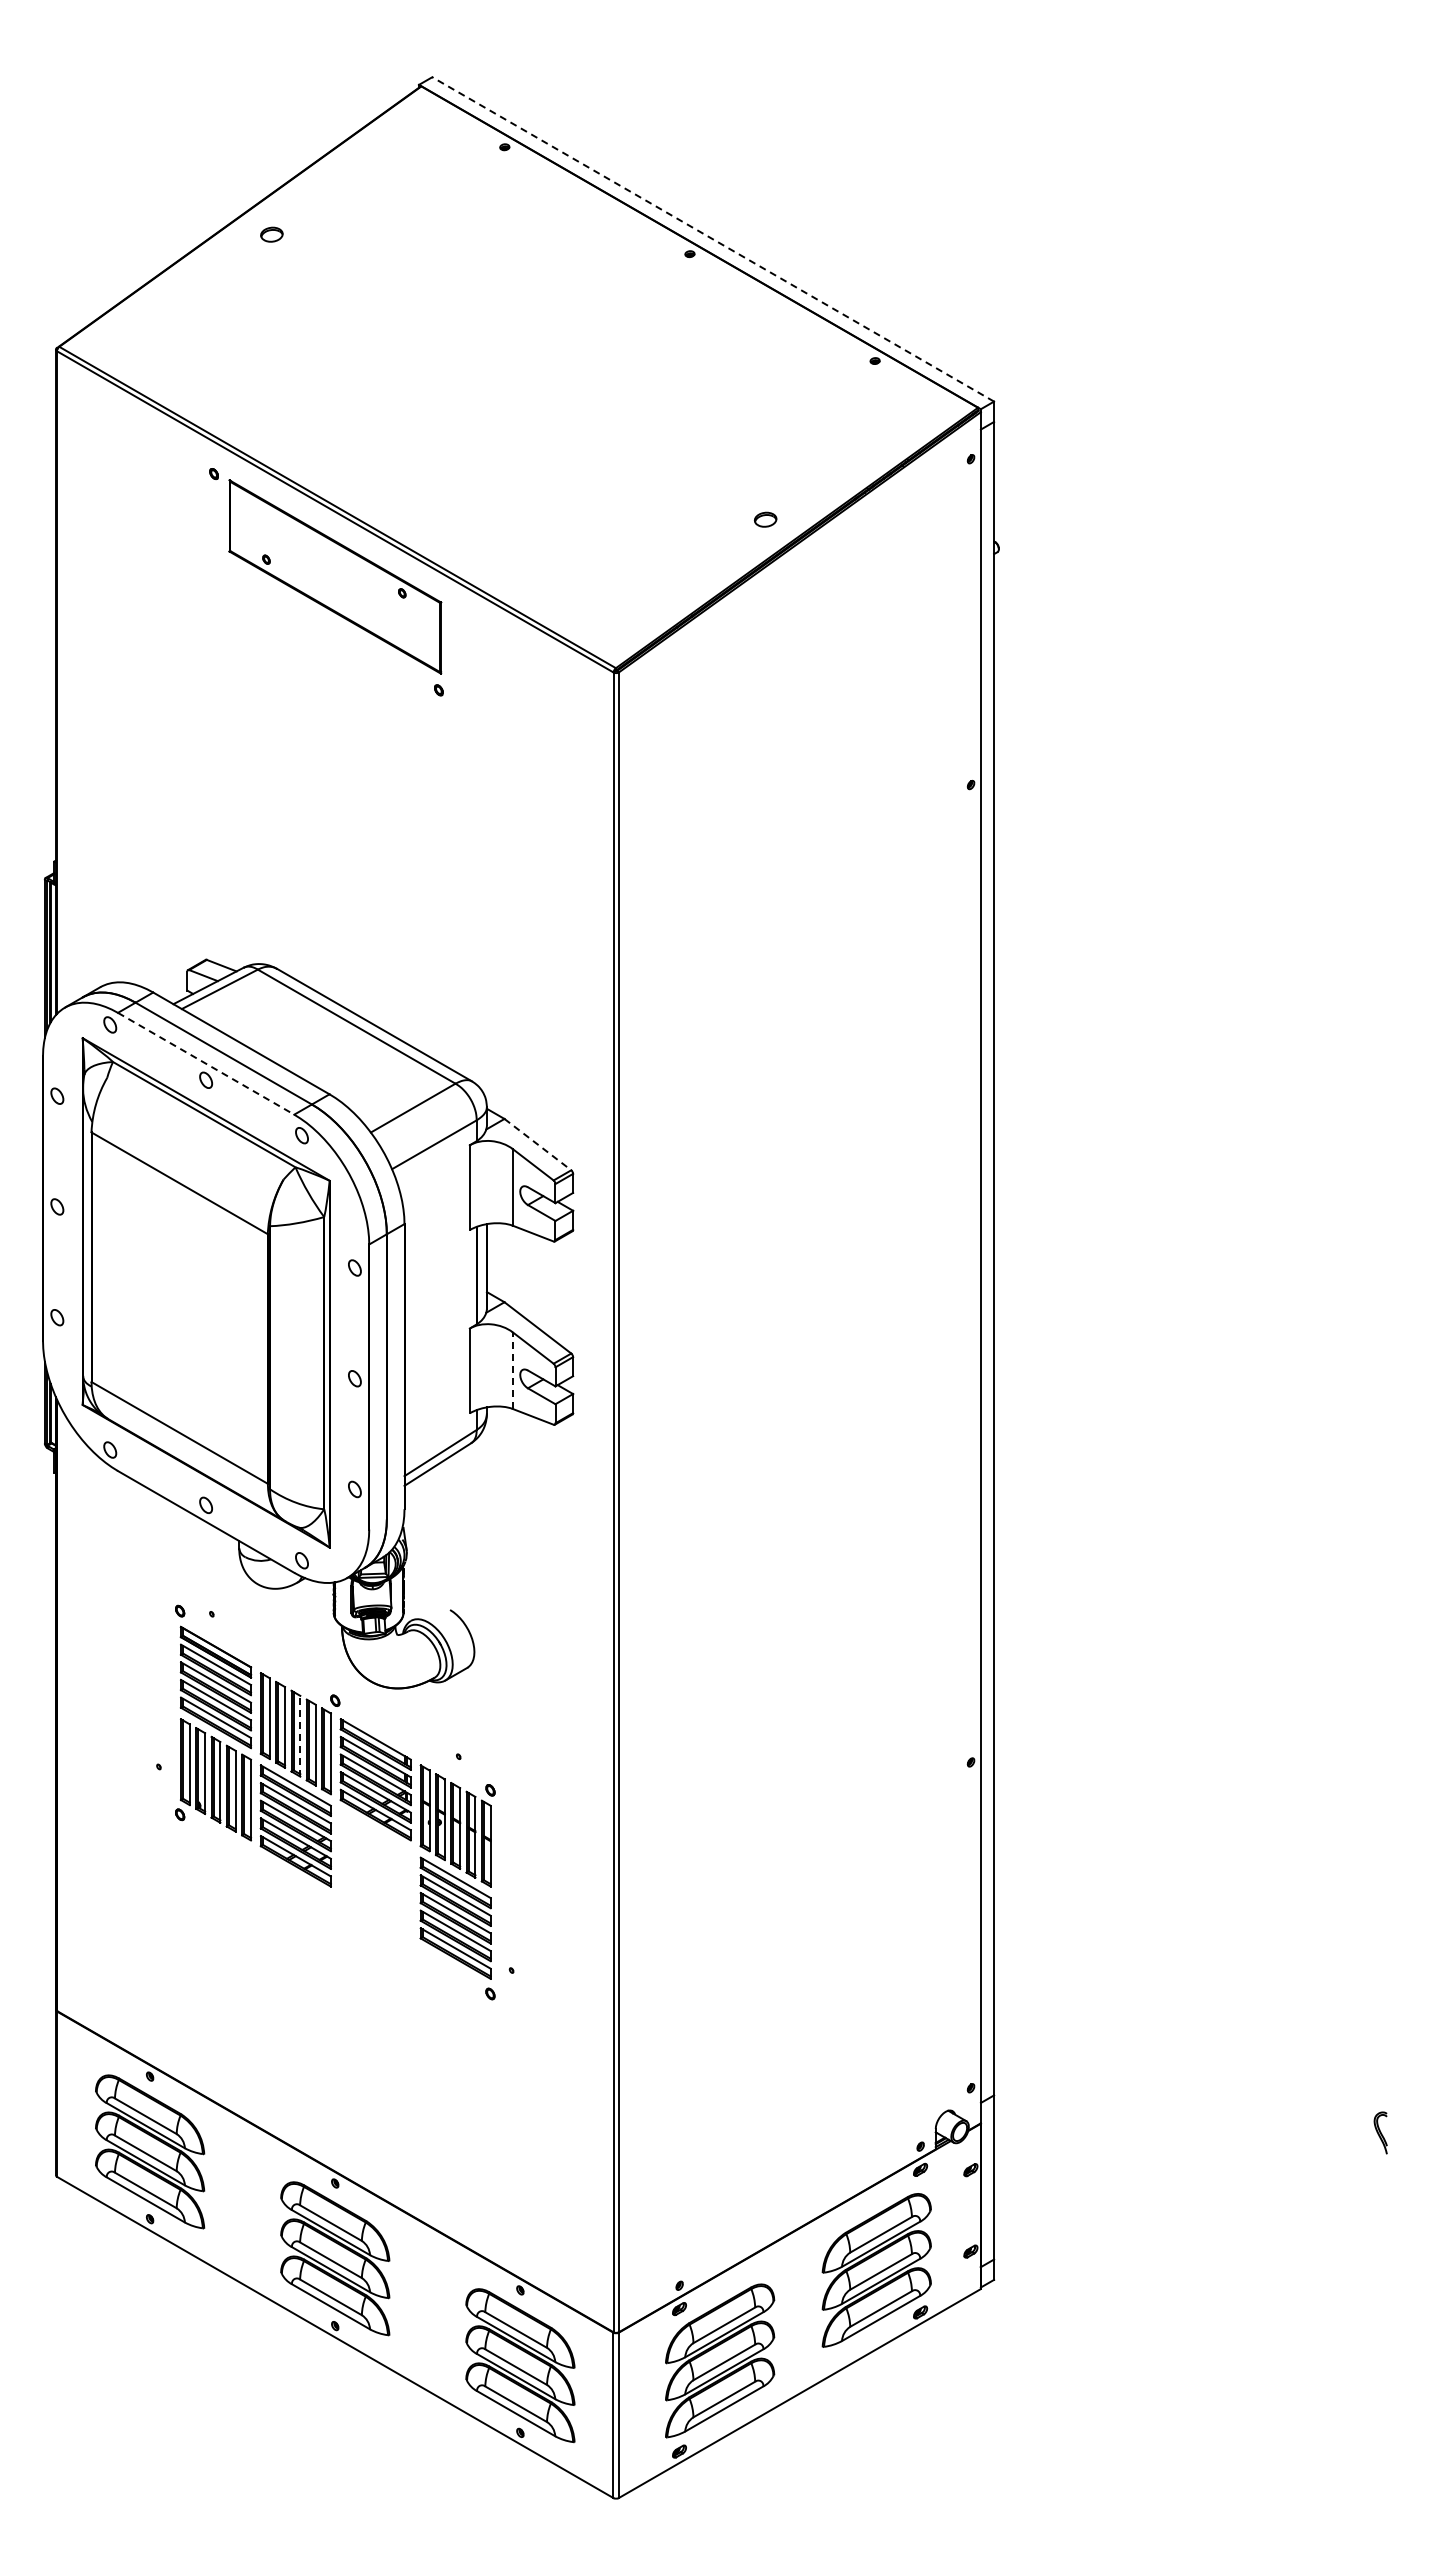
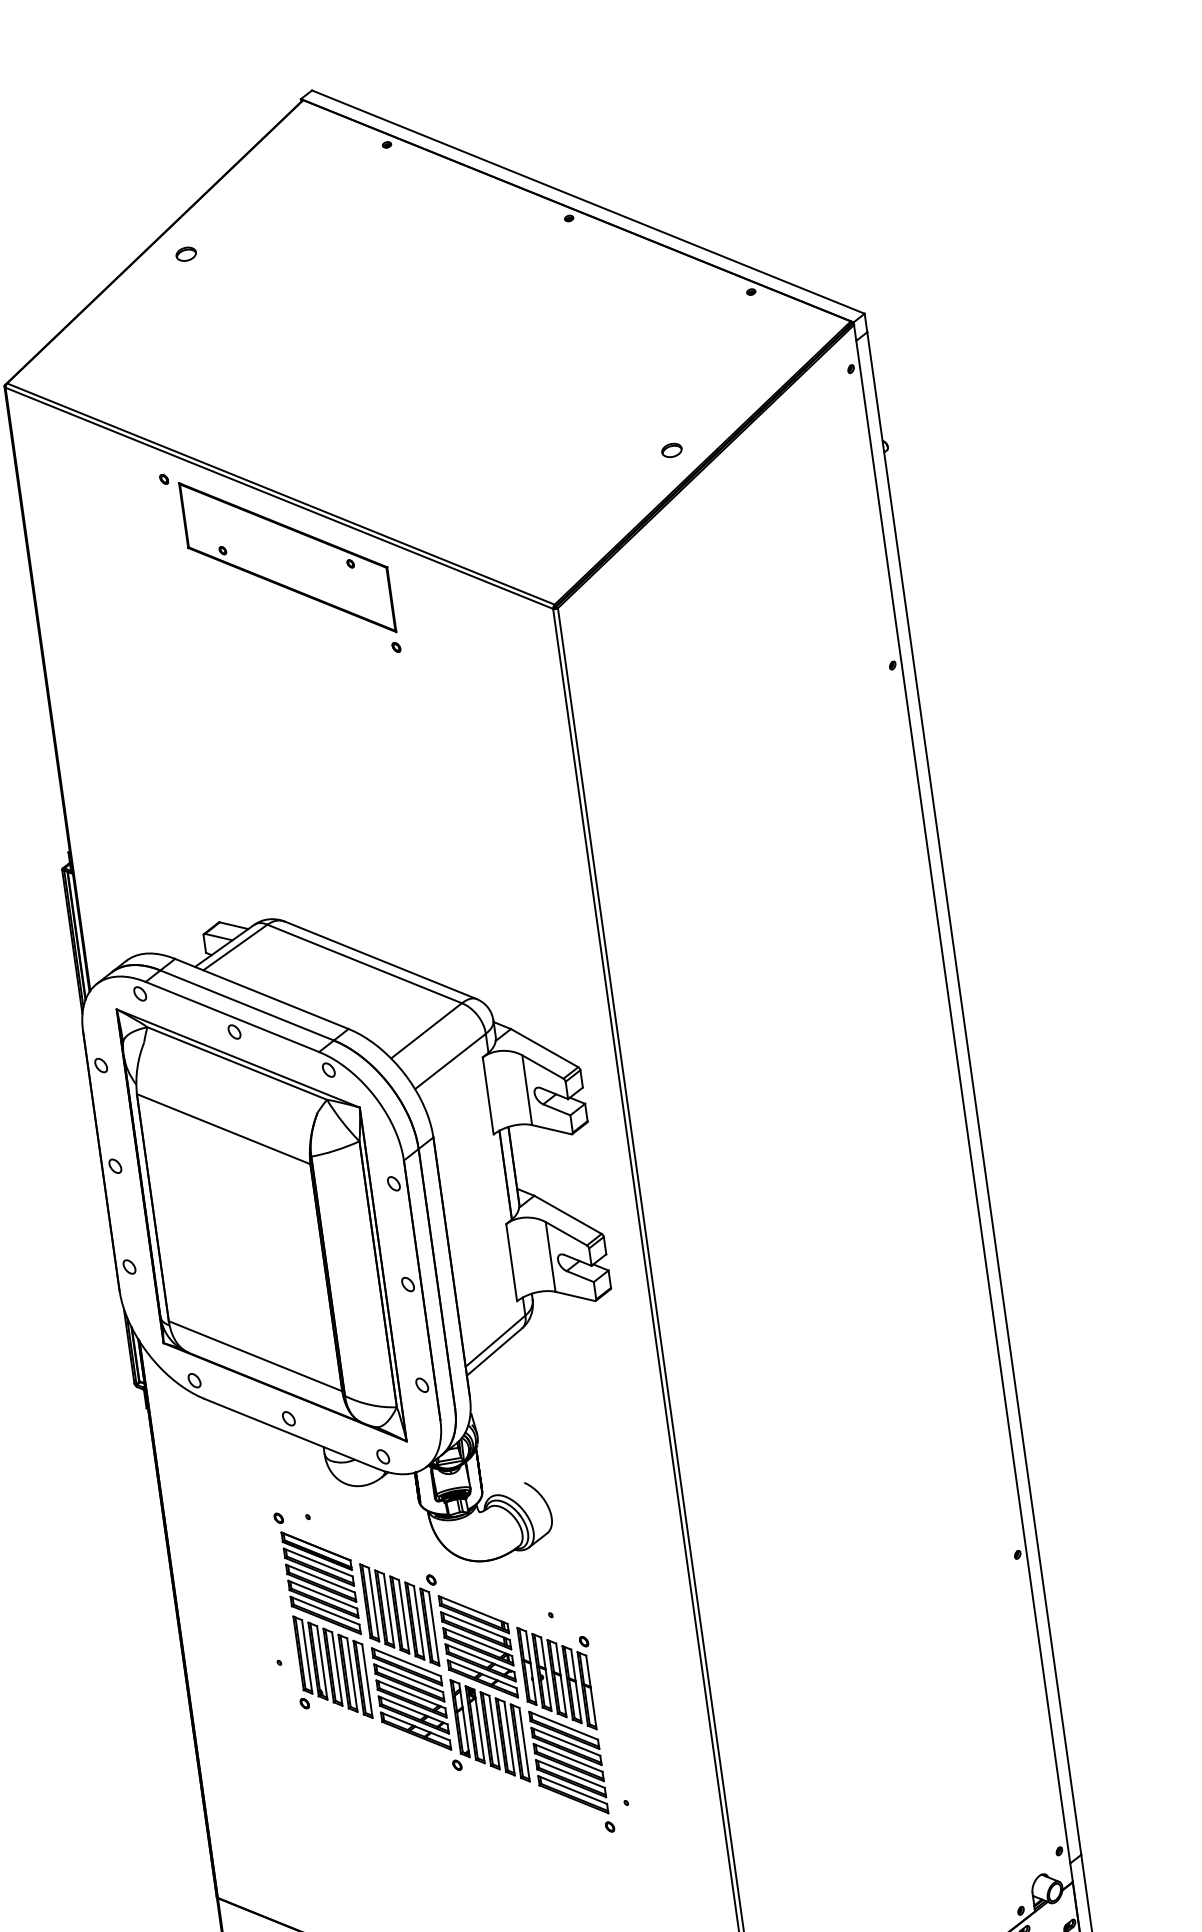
line: (712, 239) -> (587, 202), dashed -> solid
line: (206, 1063) -> (232, 1016), dashed -> solid
line: (538, 1144) -> (545, 1047), dashed -> solid
line: (512, 1370) -> (550, 1256), dashed -> solid
line: (300, 1735) -> (404, 1616), dashed -> solid
part: (370, 1871) -> (485, 1730), added

